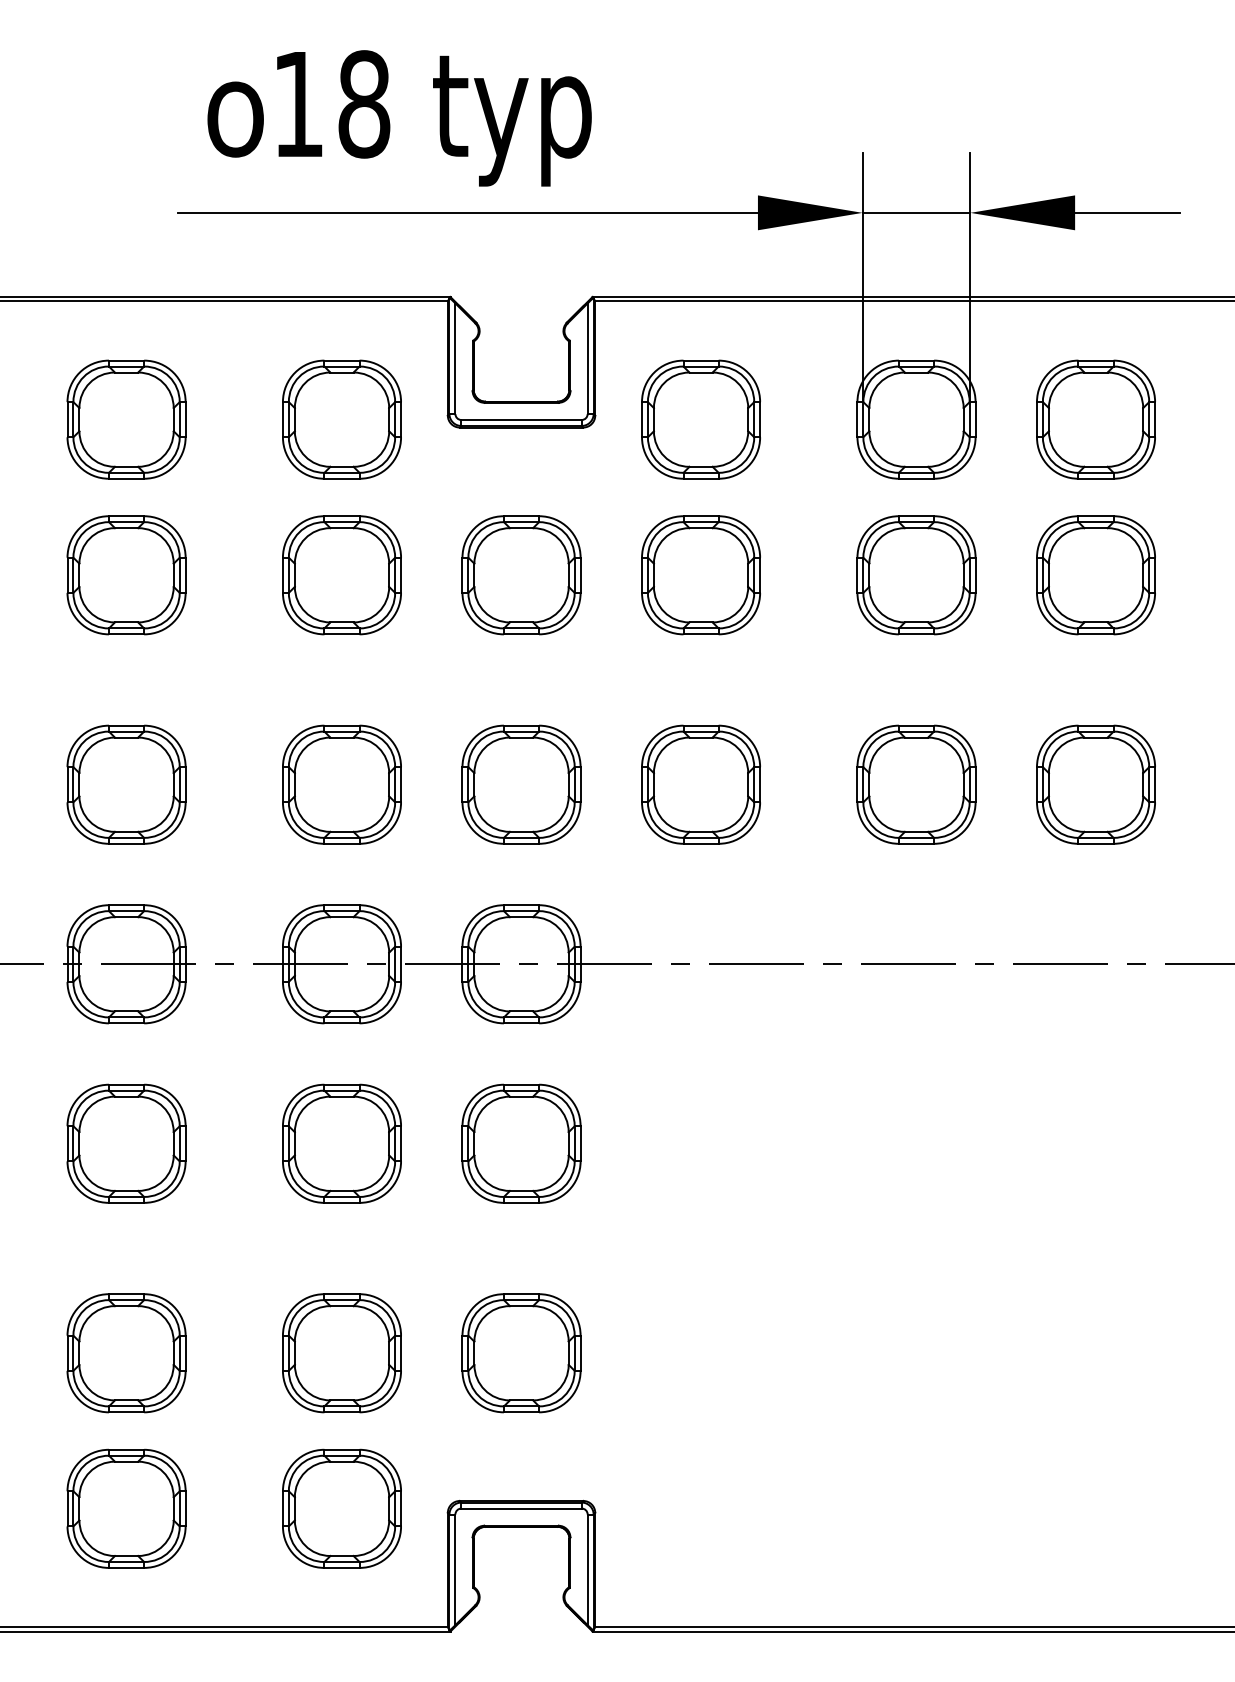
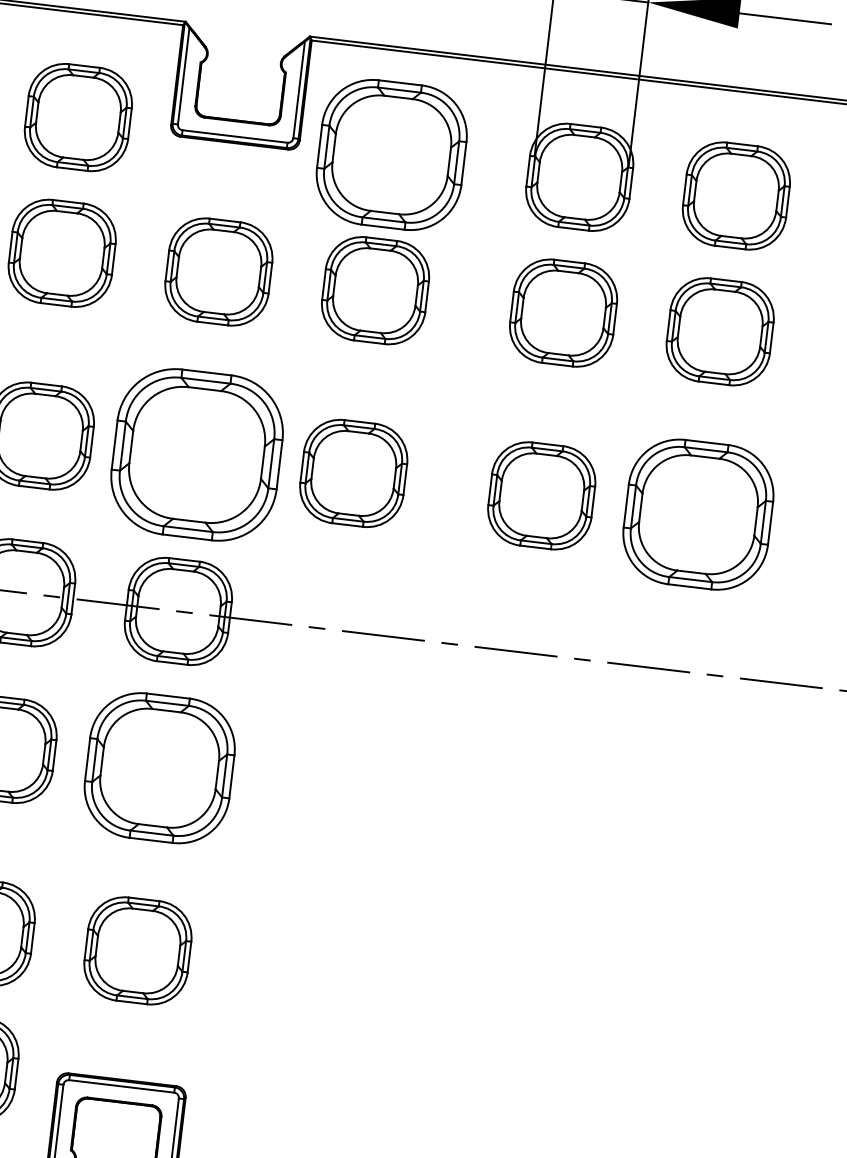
part: (700, 419) -> (391, 154), size x1.4
part: (521, 784) -> (197, 454), size x1.6
part: (1095, 784) -> (697, 514), size x1.4
part: (521, 1143) -> (159, 767), size x1.4

